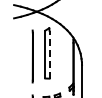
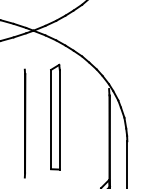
line: (49, 54) -> (59, 119), dashed -> solid

